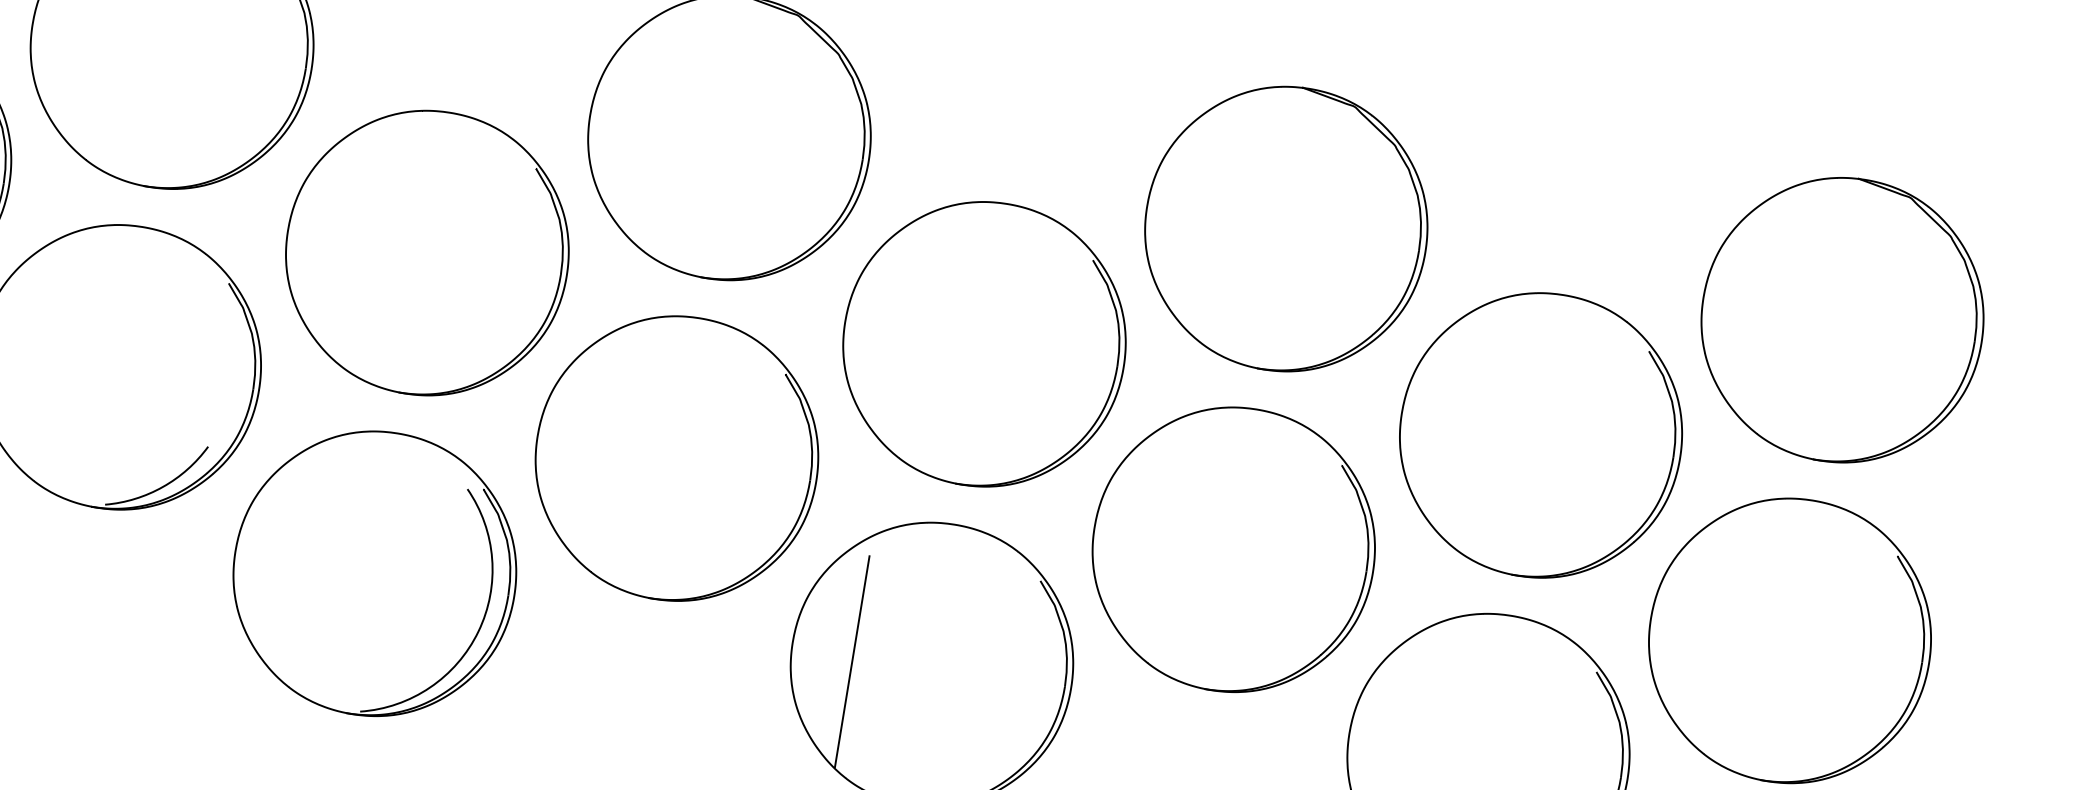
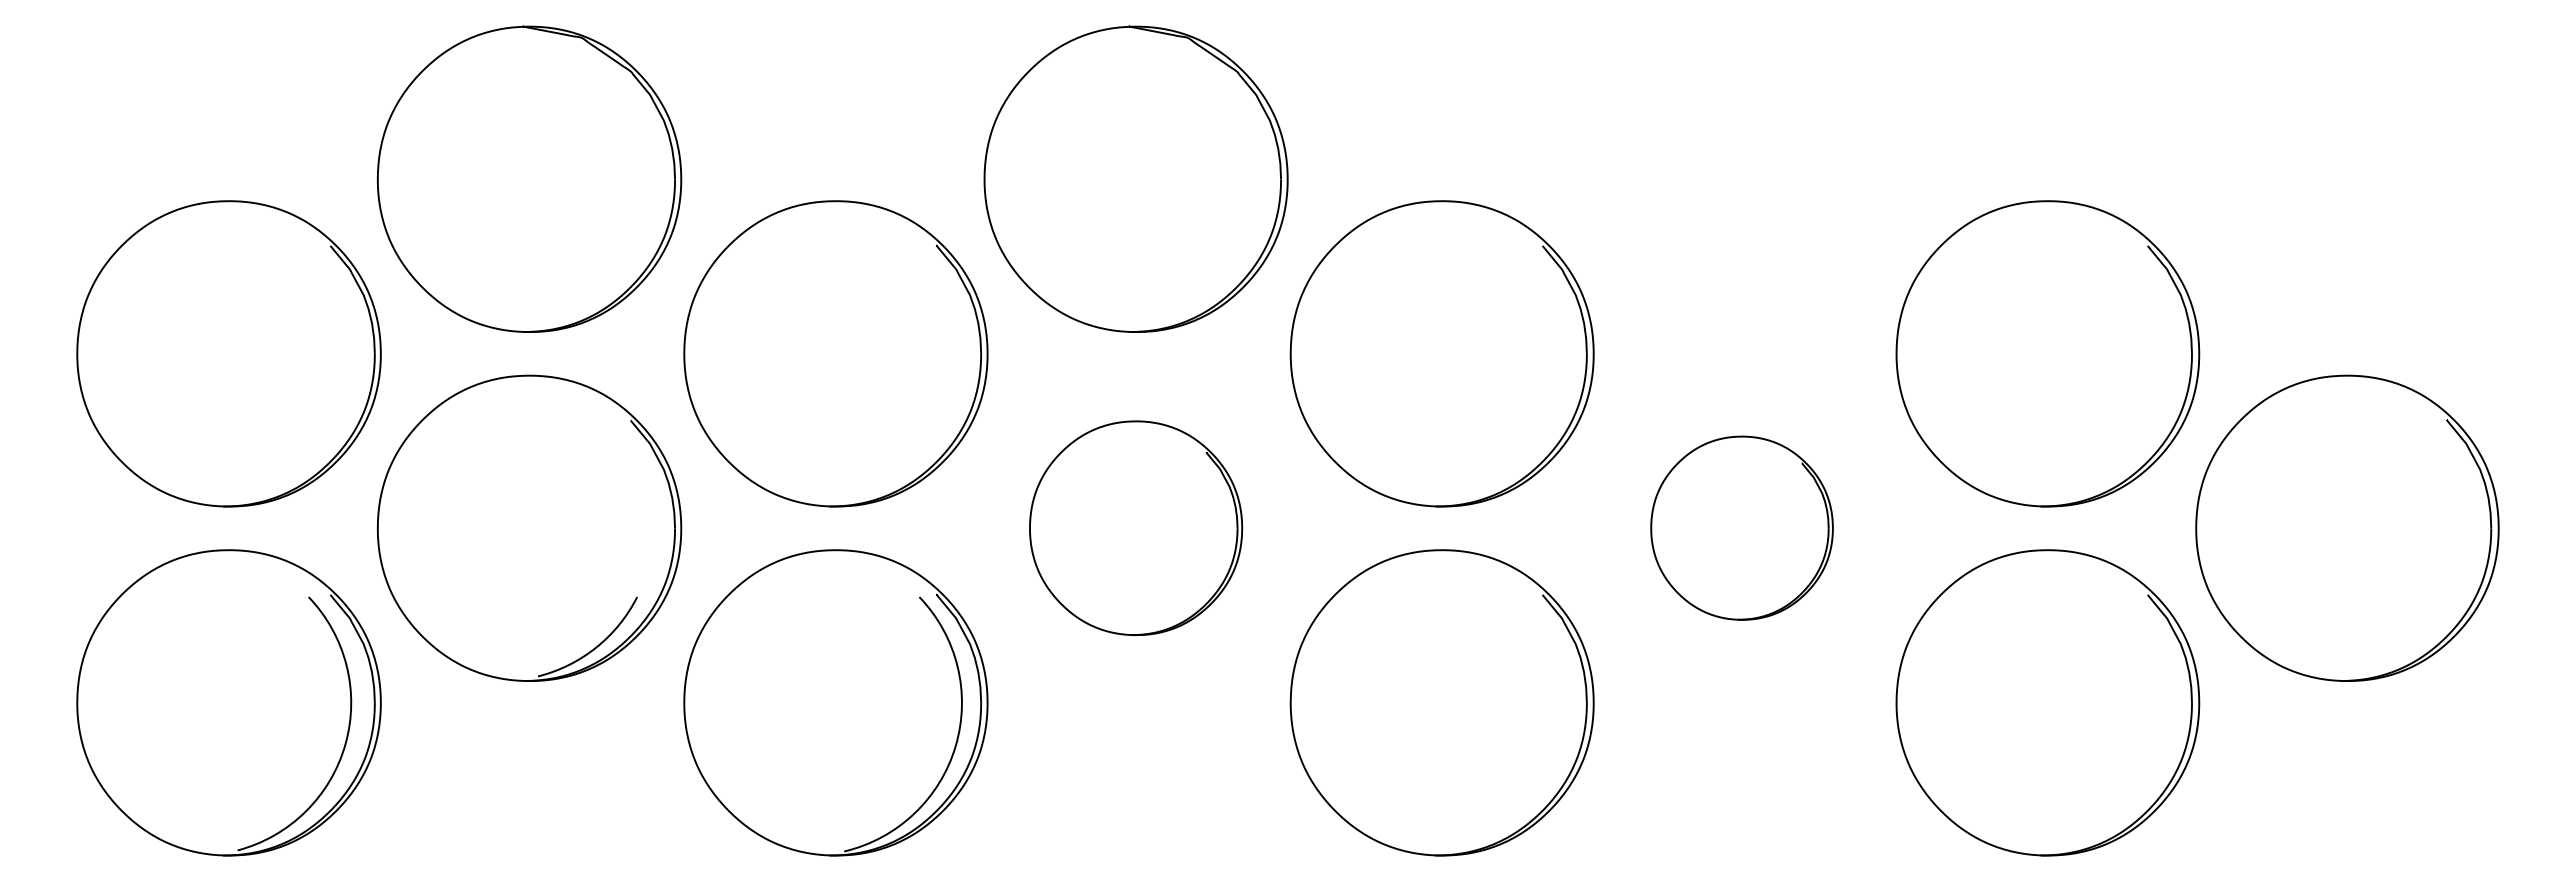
part: (1285, 228) -> (1741, 178), removed
part: (1842, 319) -> (2347, 178), removed
part: (676, 457) -> (1135, 527), size x0.7
part: (1233, 548) -> (1741, 527), size x0.6
line: (852, 661) -> (1357, 712), removed

